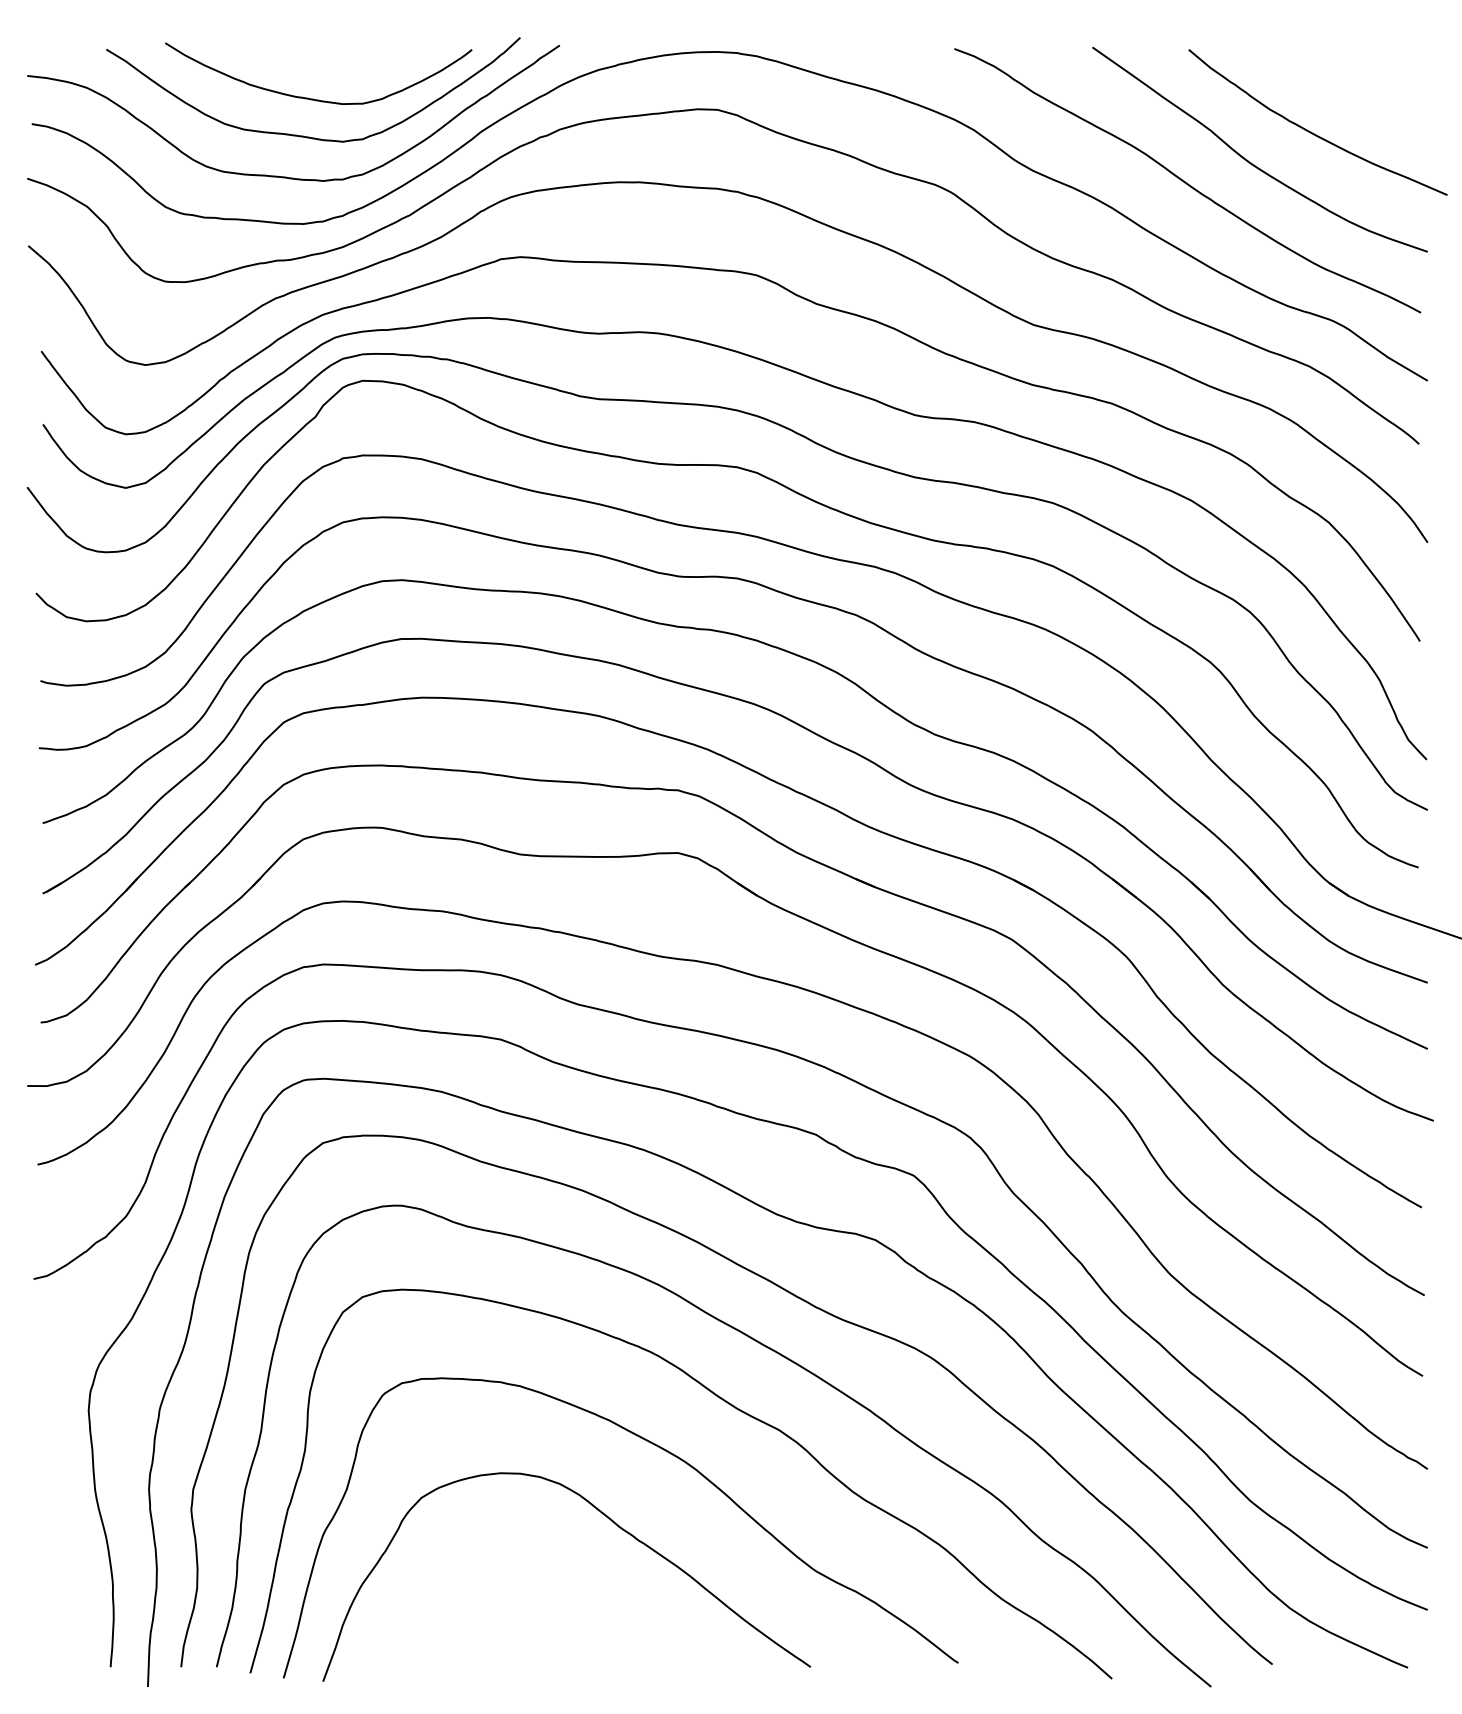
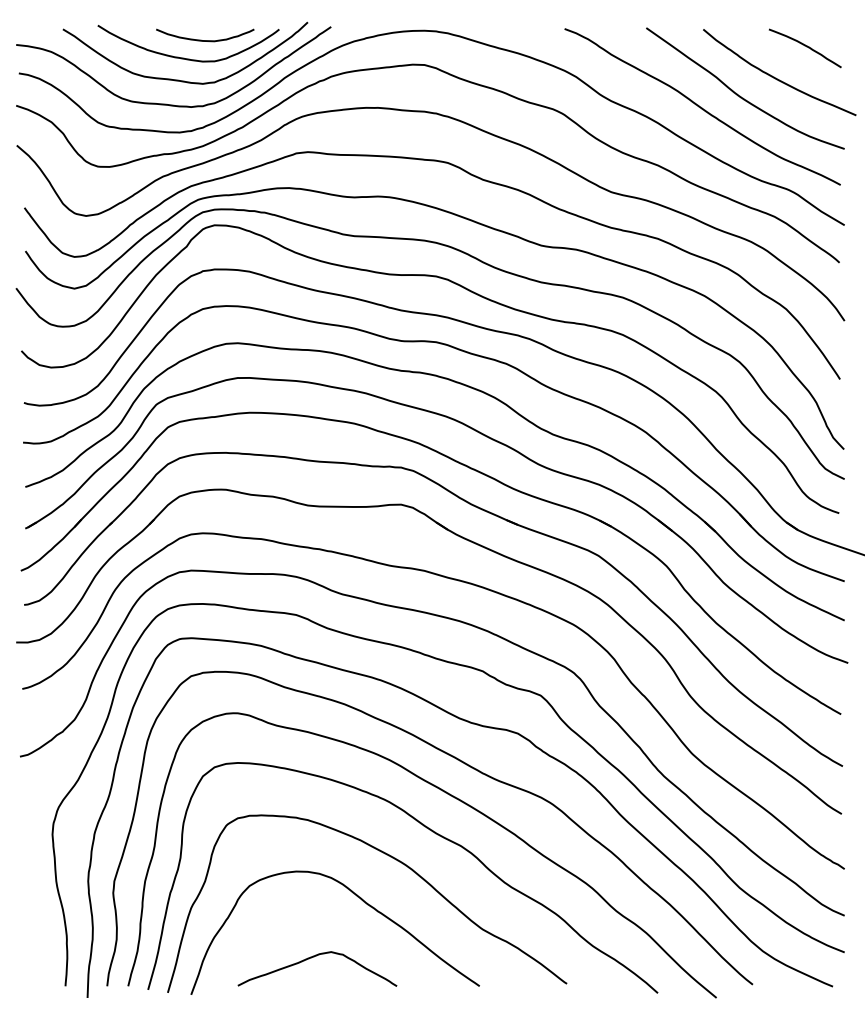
curve: (347, 68) -> (205, 40), added
curve: (1359, 78) -> (804, 46), added
curve: (531, 1618) -> (314, 957), added

